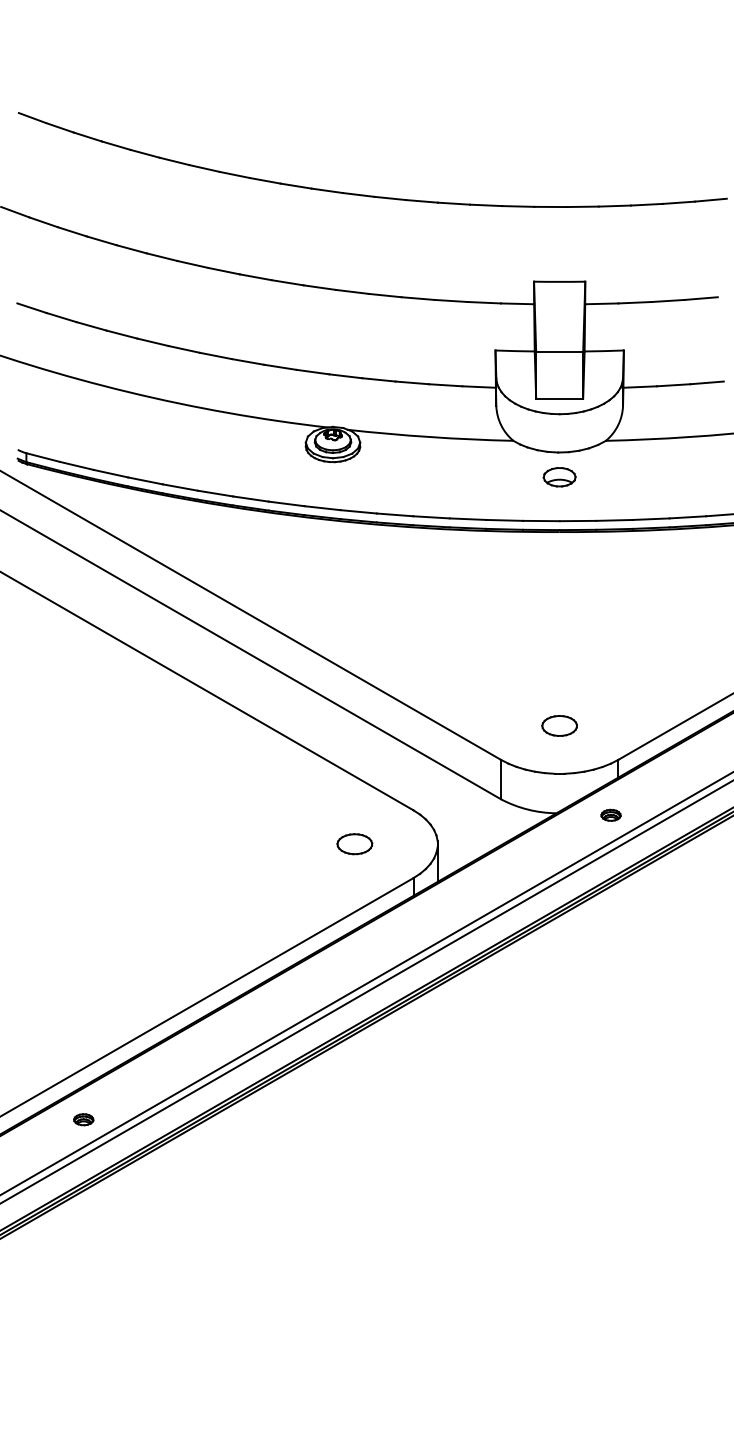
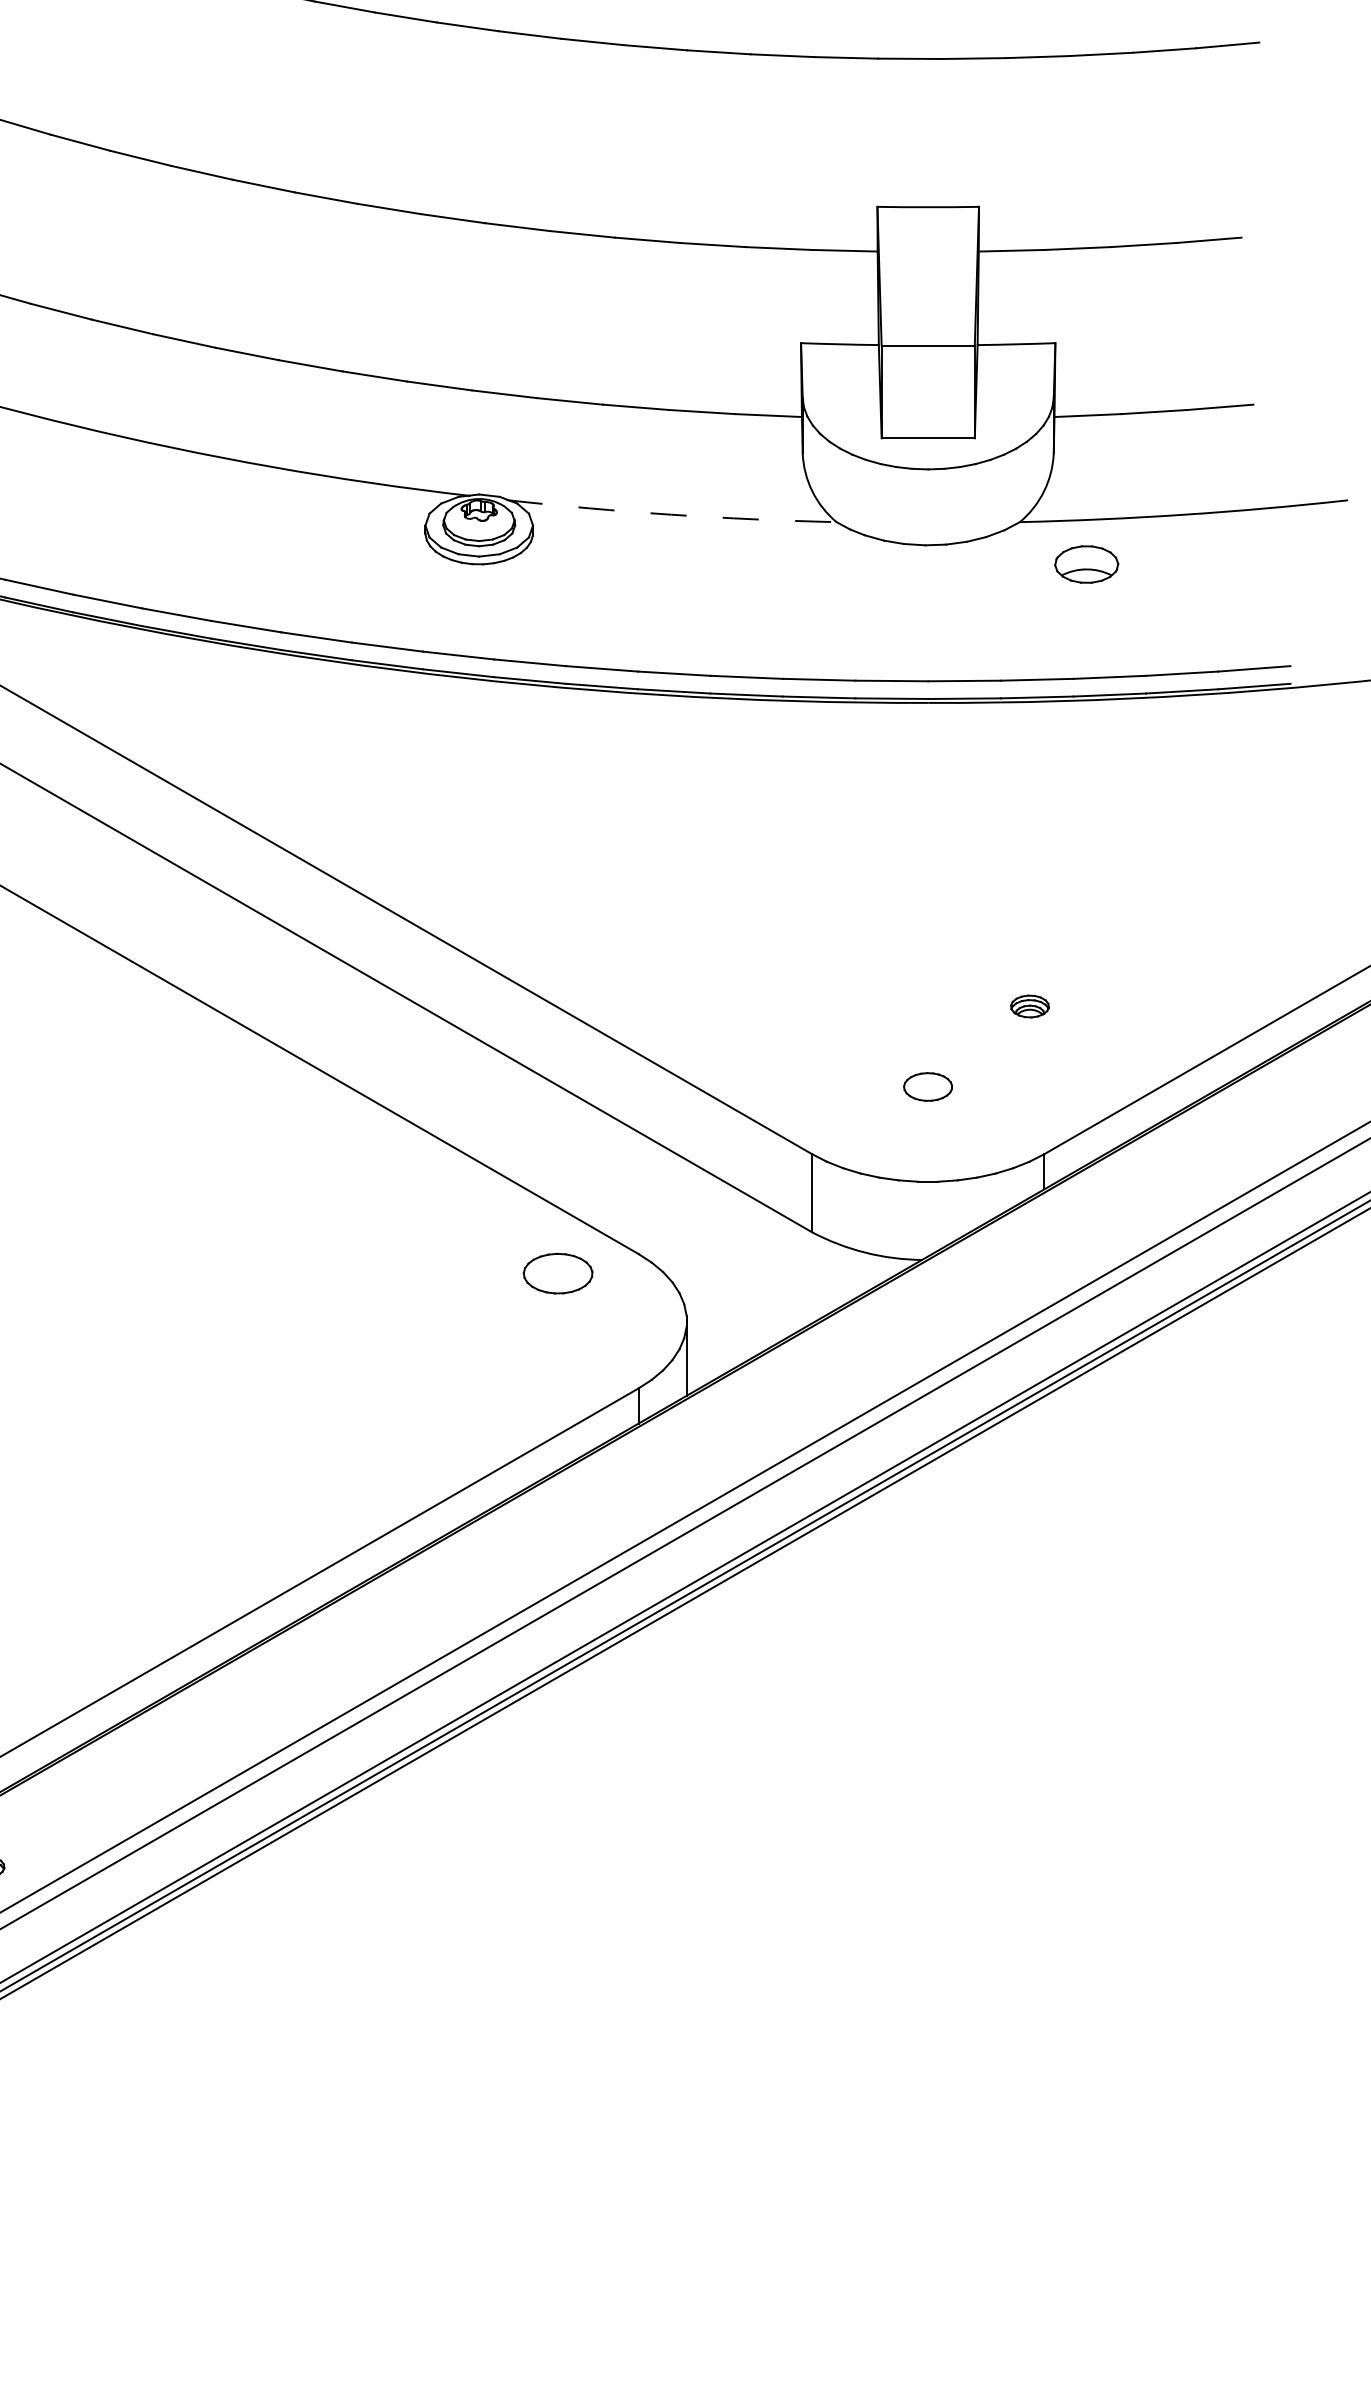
arc: (429, 437) -> (670, 515), solid -> dashed
part: (559, 477) -> (1086, 565), moved
part: (559, 725) -> (927, 1086), size x0.7
part: (610, 814) -> (1028, 1004), moved
part: (354, 844) -> (557, 1274), moved

